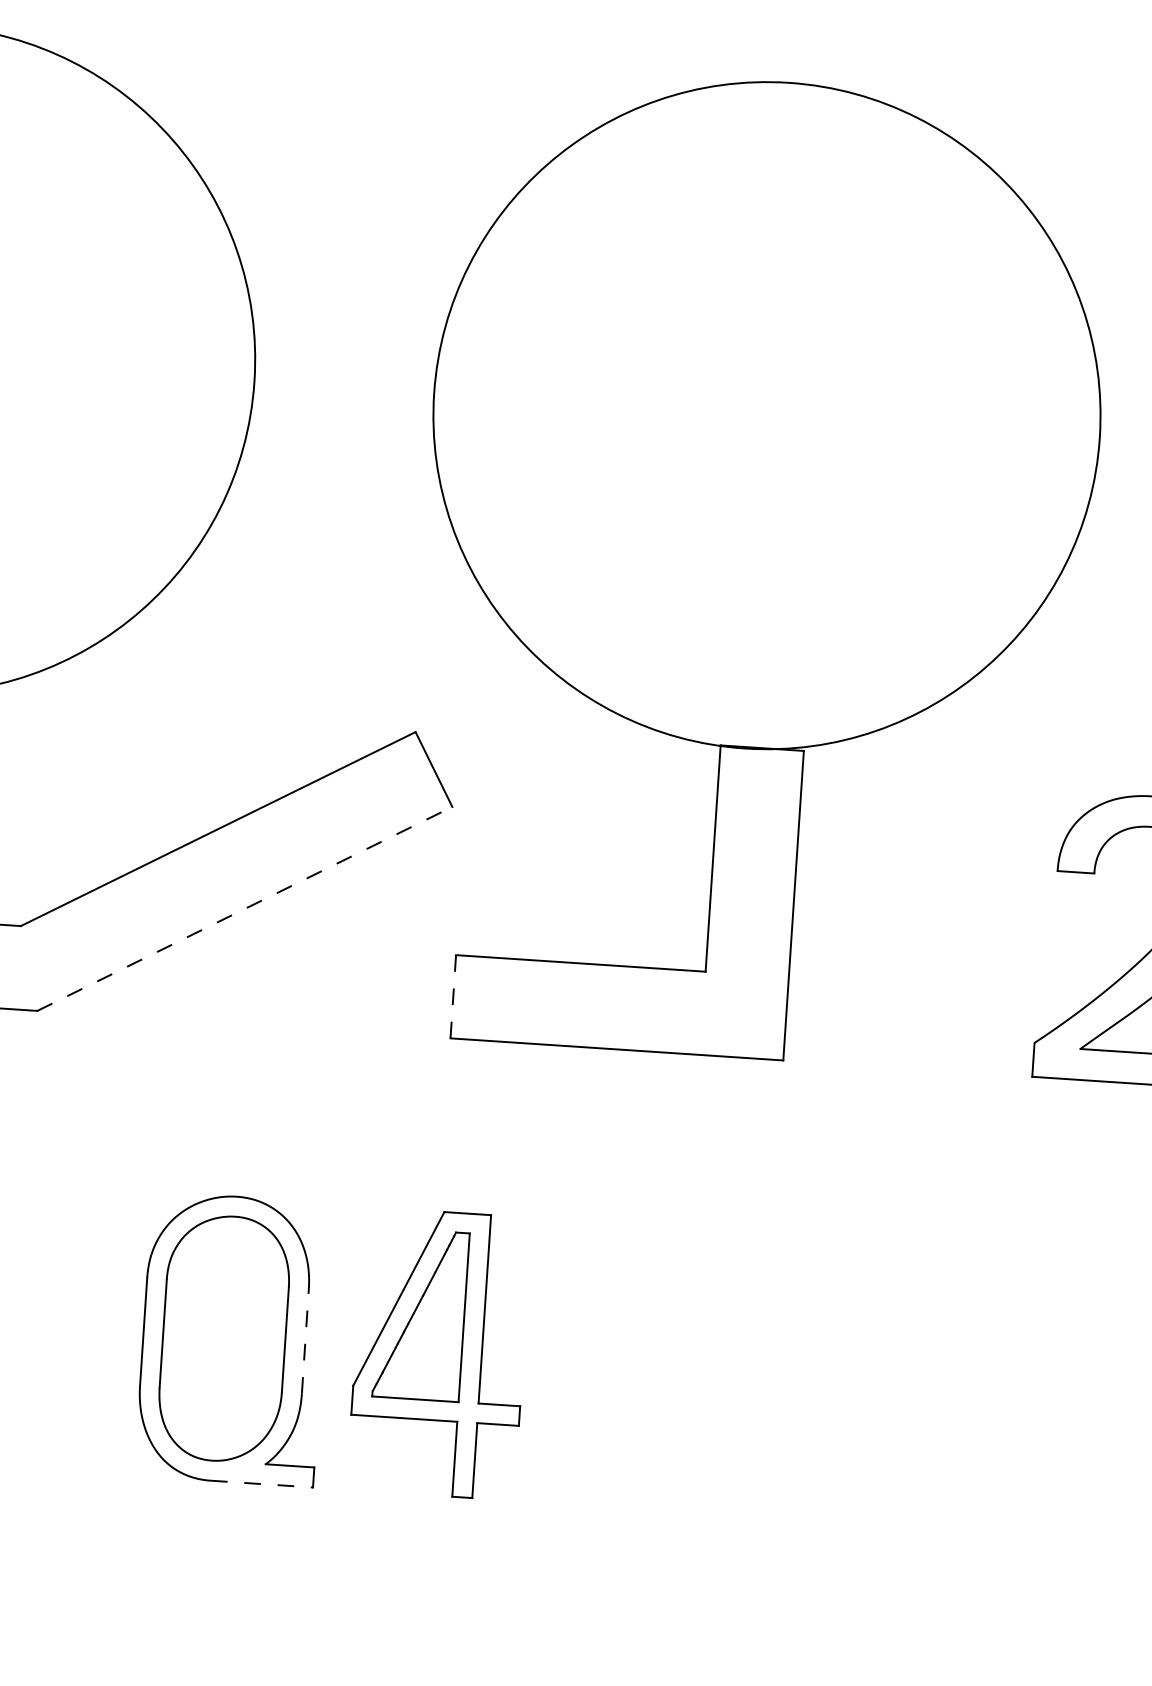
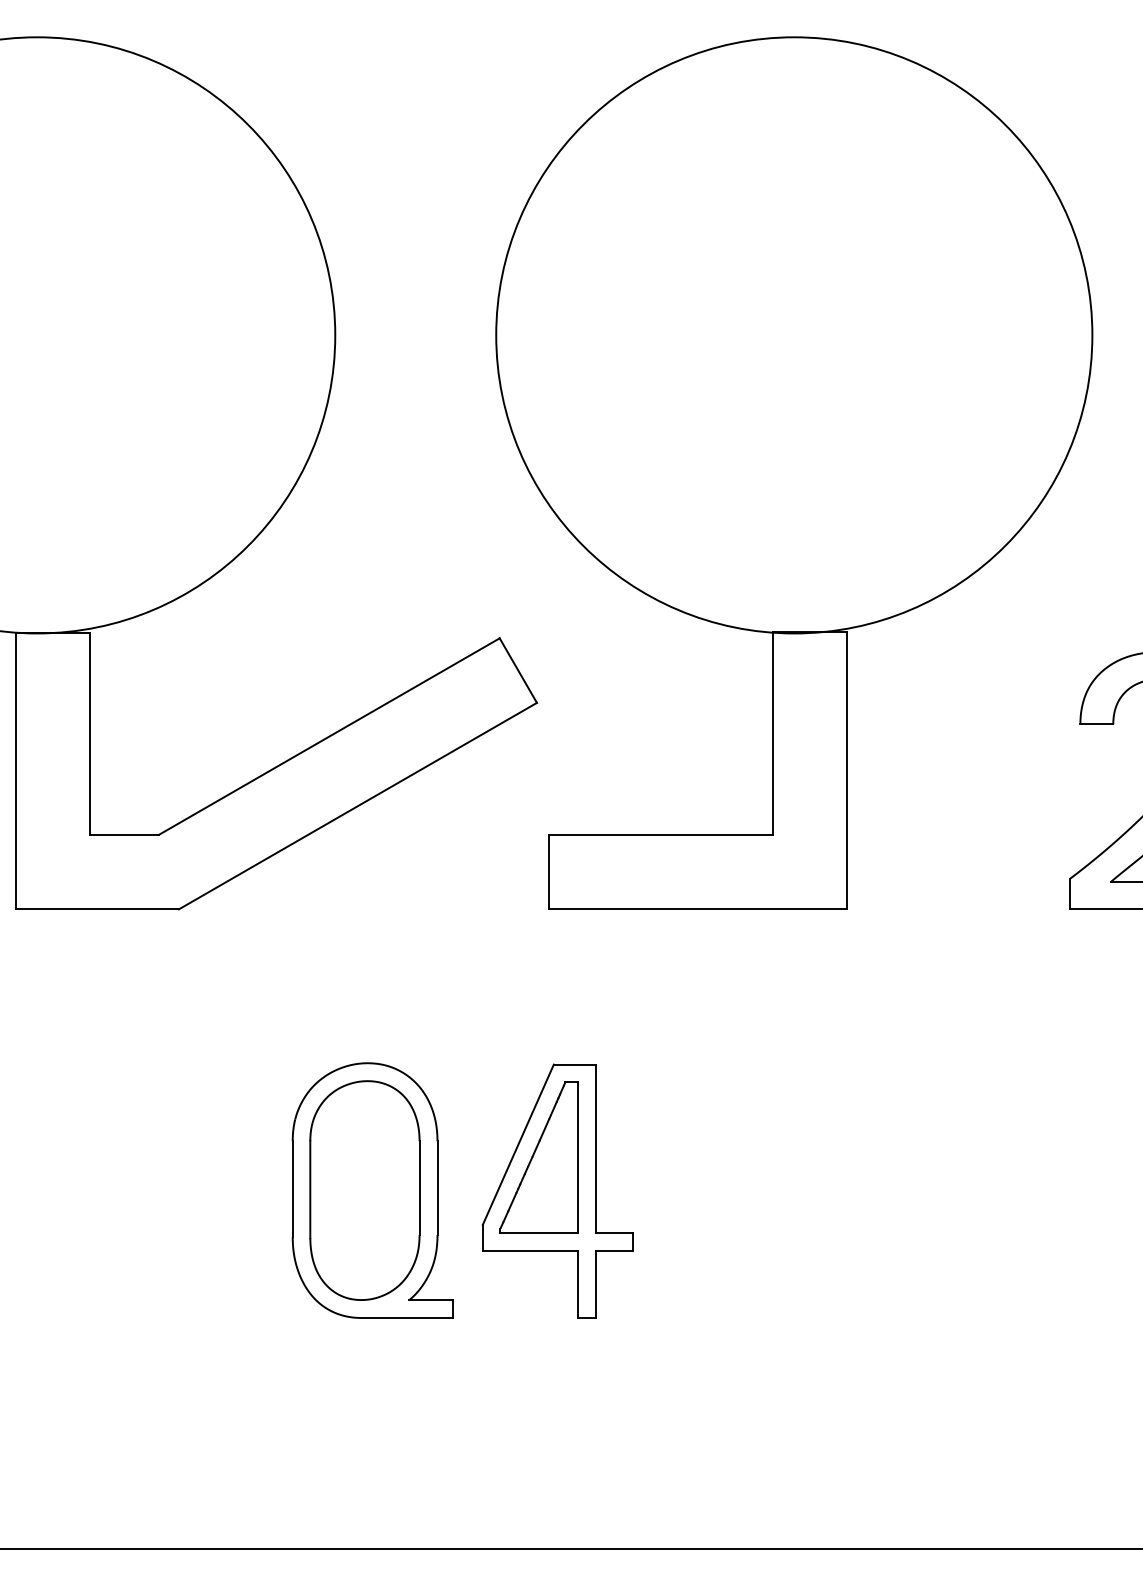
line: (244, 909) -> (357, 806), dashed -> solid
line: (453, 997) -> (549, 872), dashed -> solid
line: (305, 1341) -> (437, 1188), dashed -> solid
line: (262, 1483) -> (407, 1317), dashed -> solid

